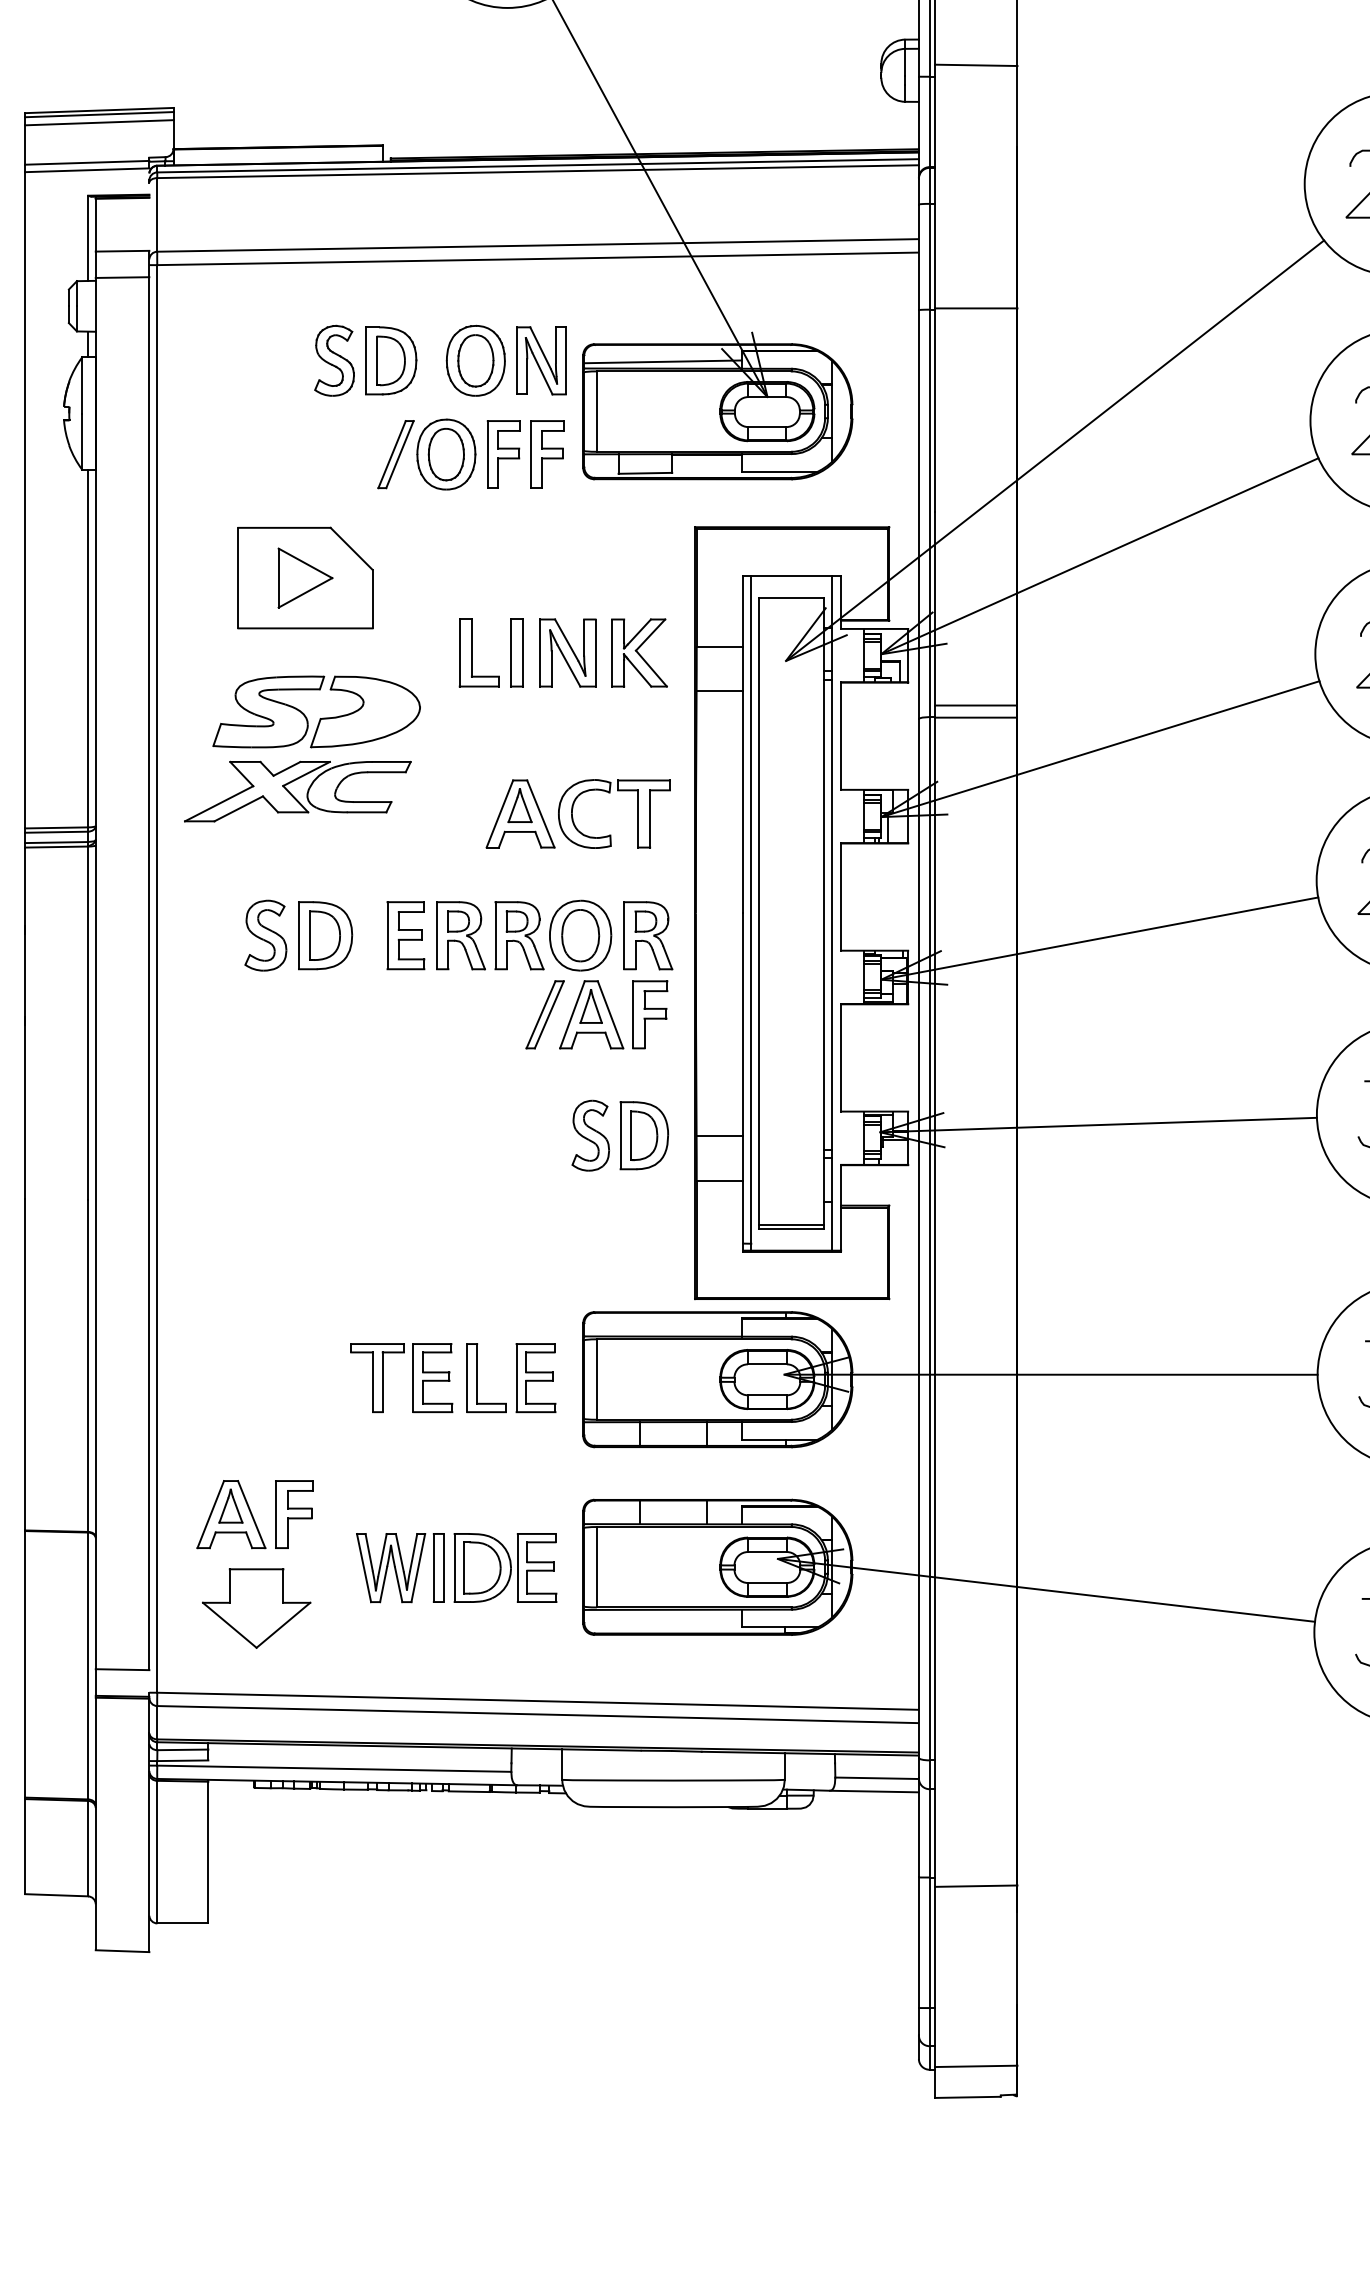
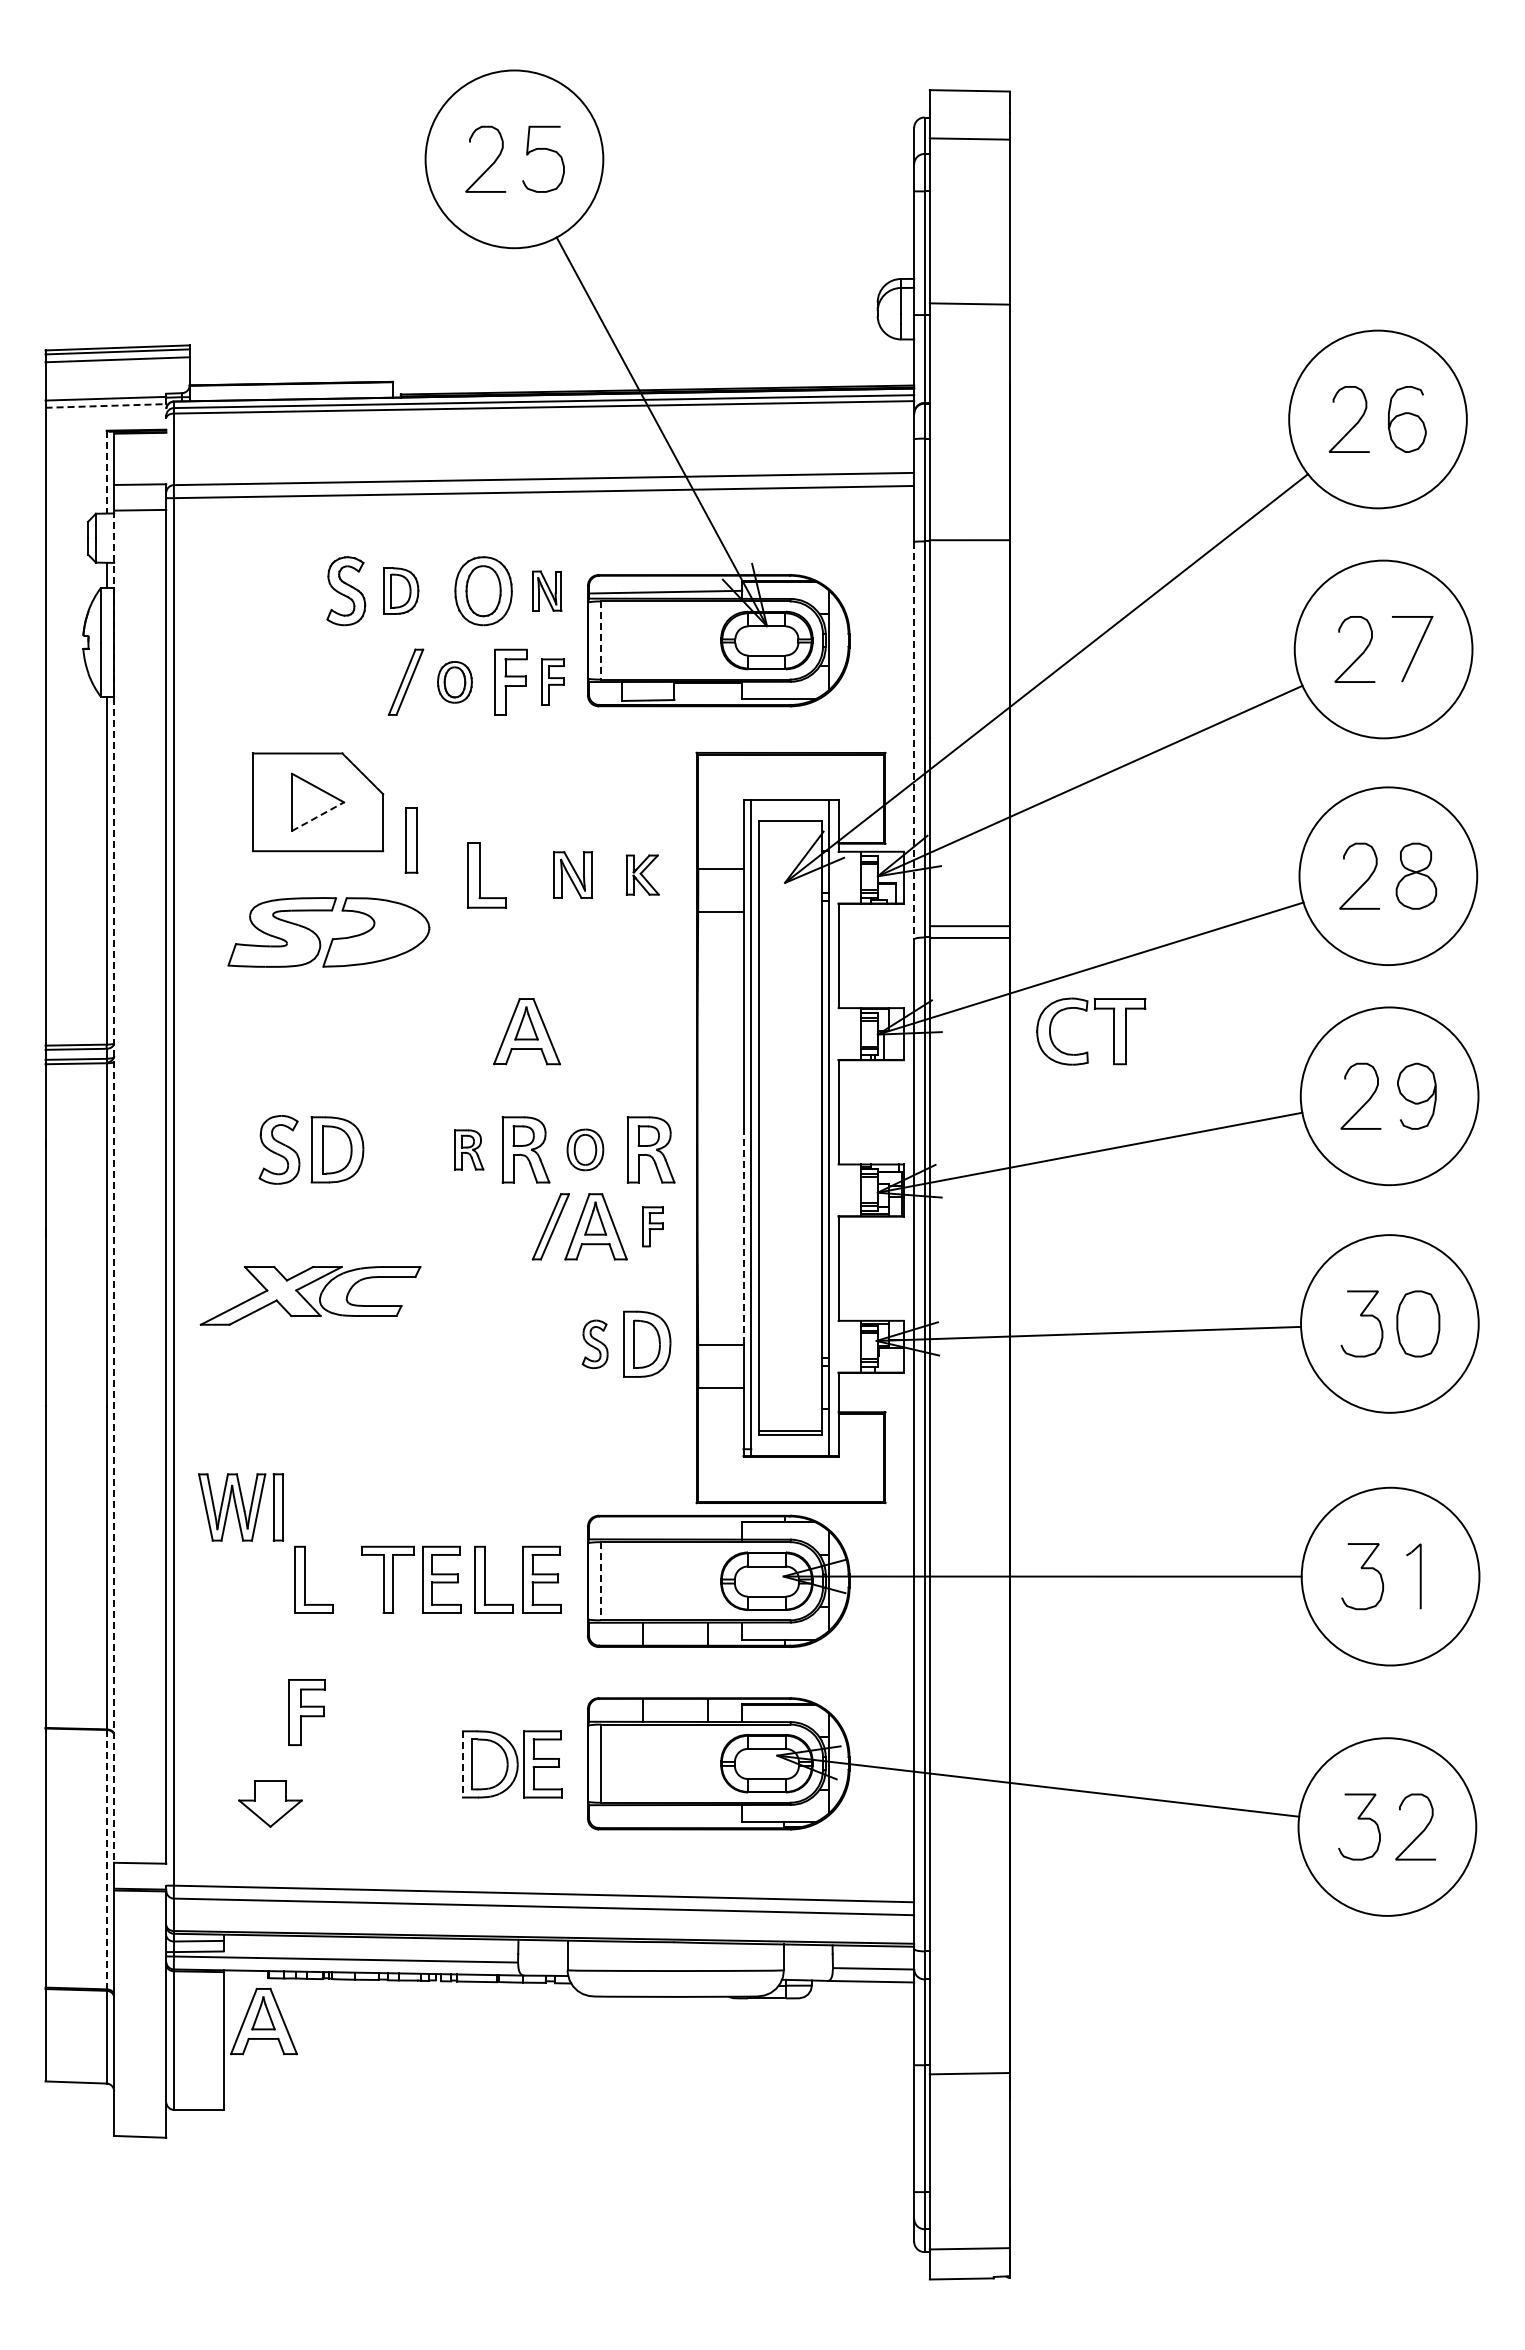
line: (87, 169) -> (106, 405), solid -> dashed
line: (87, 238) -> (106, 472), solid -> dashed
part: (390, 360) -> (400, 590), size x0.7
part: (540, 360) -> (546, 590), size x0.6
line: (597, 412) -> (601, 641), solid -> dashed
part: (546, 453) -> (552, 681), size x0.7
part: (445, 454) -> (454, 682), size x0.6
line: (919, 514) -> (914, 740), solid -> dashed
line: (305, 592) -> (318, 816), solid -> dashed
part: (567, 652) -> (572, 874), size x0.7
part: (639, 652) -> (642, 874), size x0.6
part: (516, 653) -> (411, 840), moved
part: (297, 791) -> (310, 1295), moved
part: (610, 793) -> (1087, 1011), moved
part: (405, 935) -> (415, 1149), removed
part: (461, 935) -> (469, 1149), size x0.6
part: (580, 935) -> (585, 1149), size x0.6
line: (96, 974) -> (114, 1187), solid -> dashed
part: (649, 1014) -> (652, 1226), size x0.6
line: (743, 1024) -> (743, 1236), solid -> dashed
part: (589, 1135) -> (594, 1344), size x0.7
part: (292, 1377) -> (305, 1579), added
line: (597, 1379) -> (601, 1581), solid -> dashed
part: (230, 1514) -> (263, 2021), moved
part: (399, 1568) -> (240, 1507), moved
line: (454, 1568) -> (462, 1764), solid -> dashed
part: (256, 1608) -> (270, 1803), size x0.6
line: (87, 1665) -> (106, 1859), solid -> dashed

